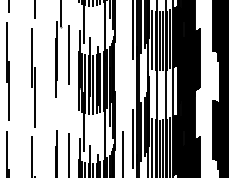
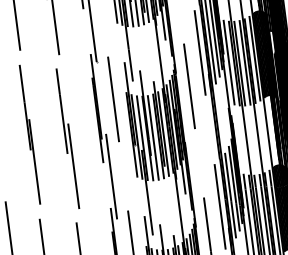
line: (122, 52) -> (189, 86), added
line: (60, 107) -> (111, 175), added

